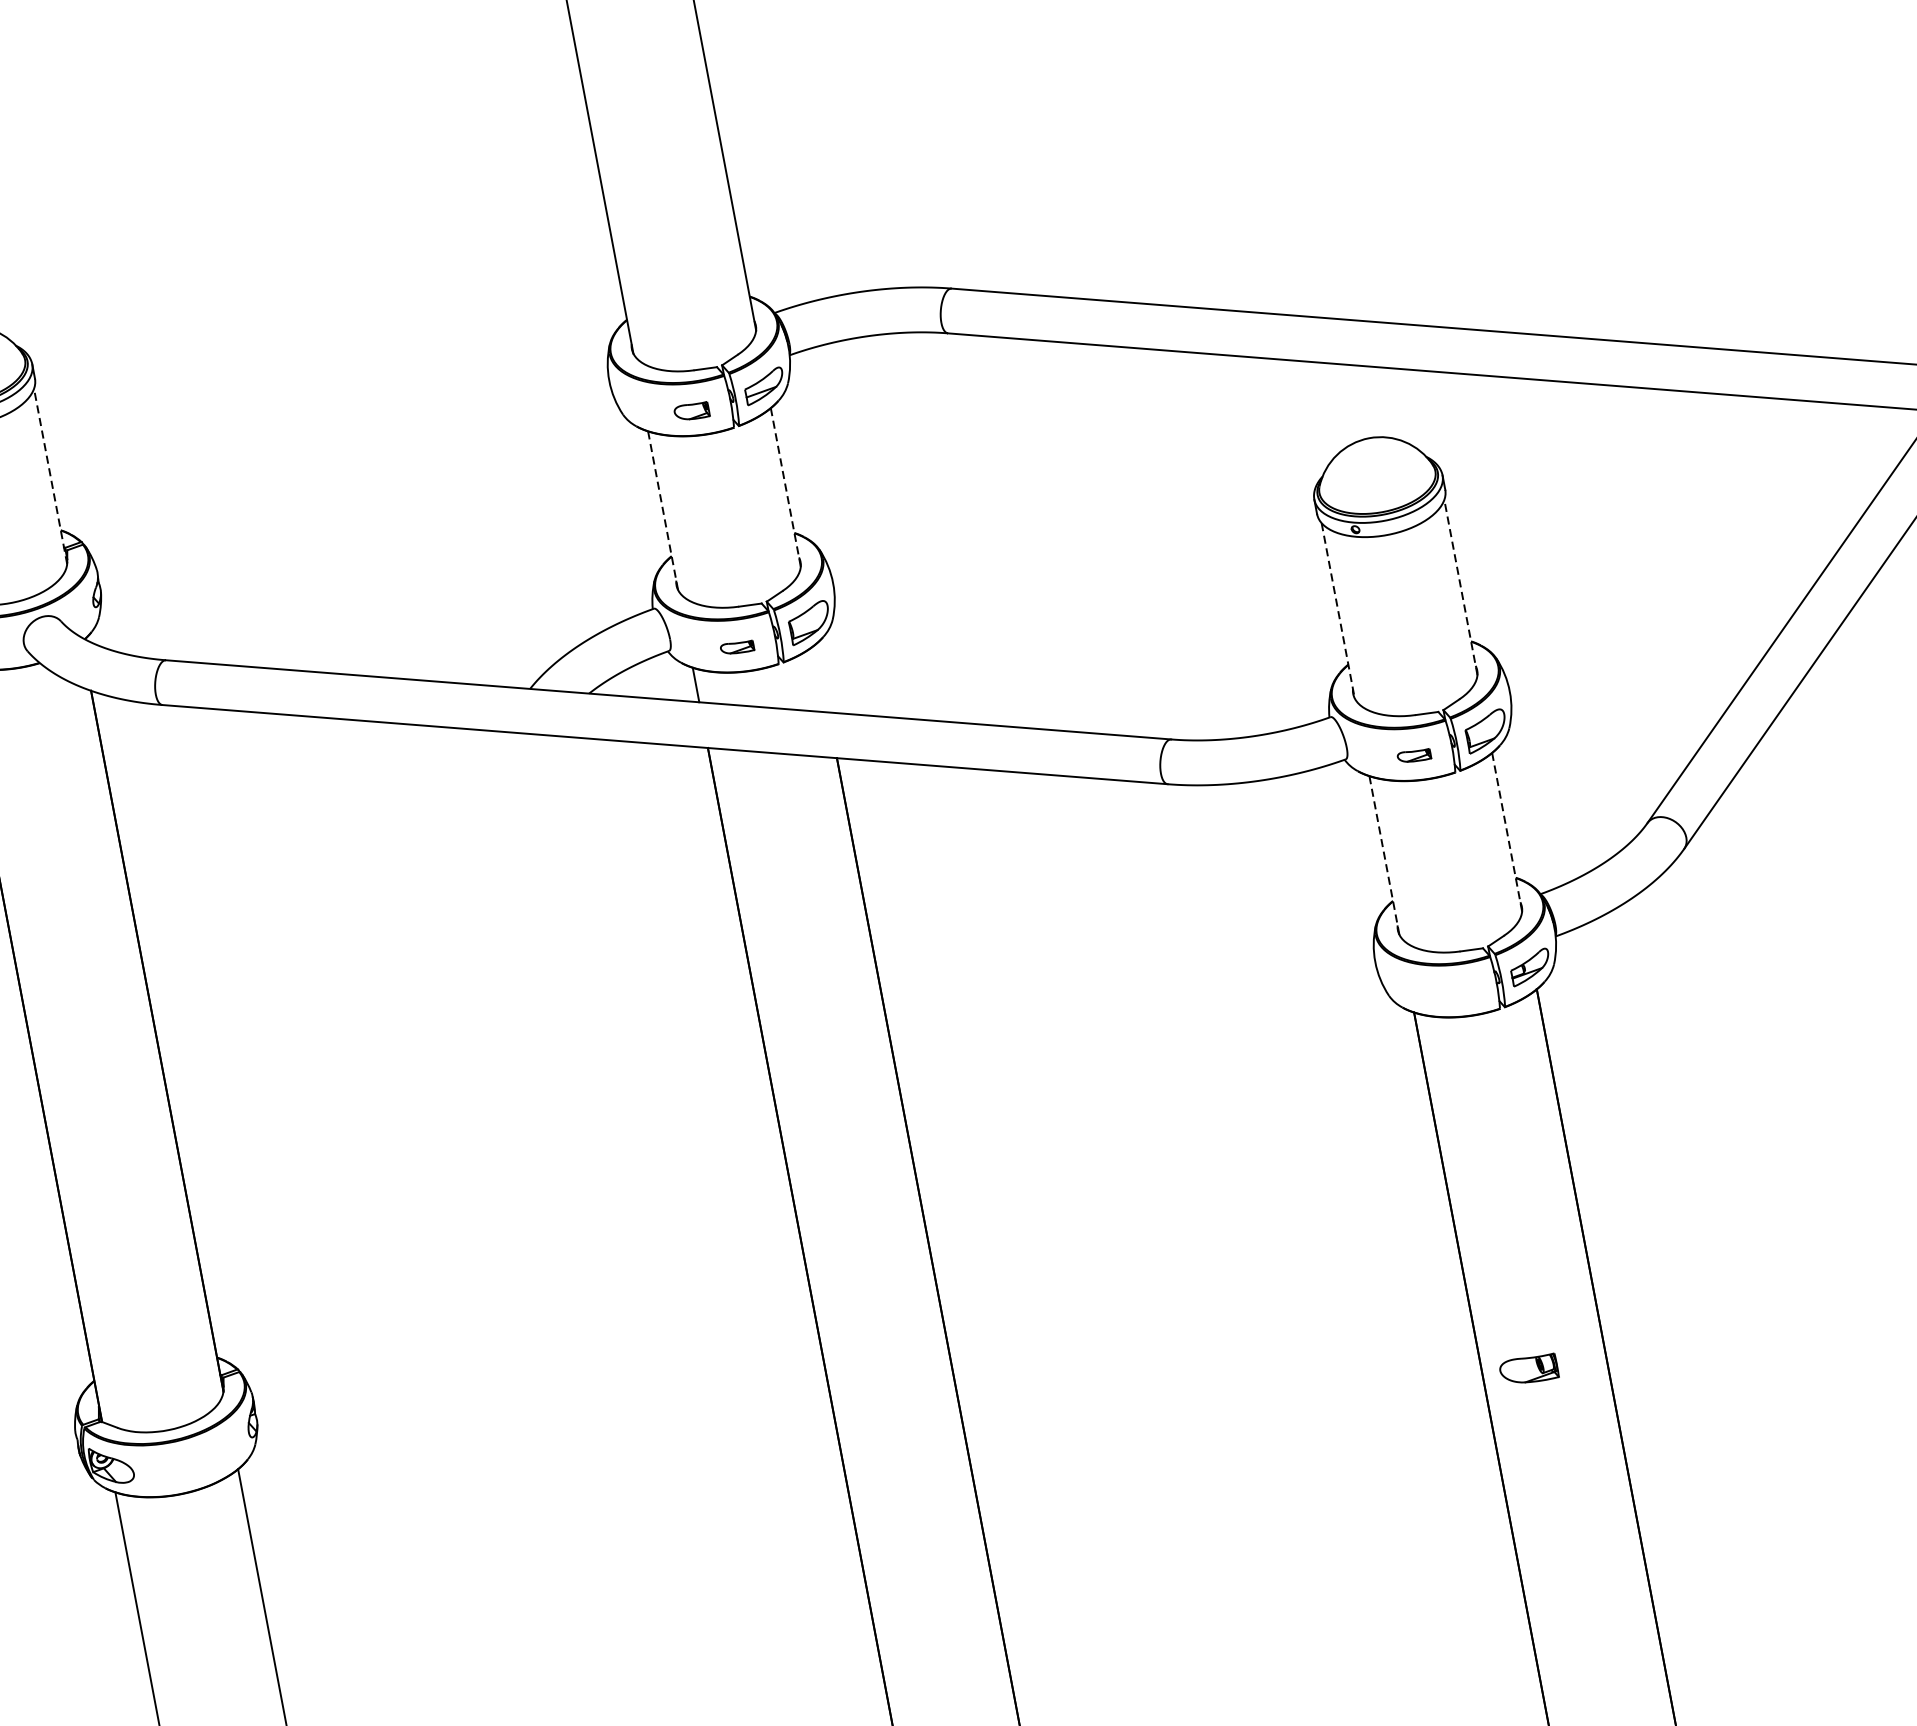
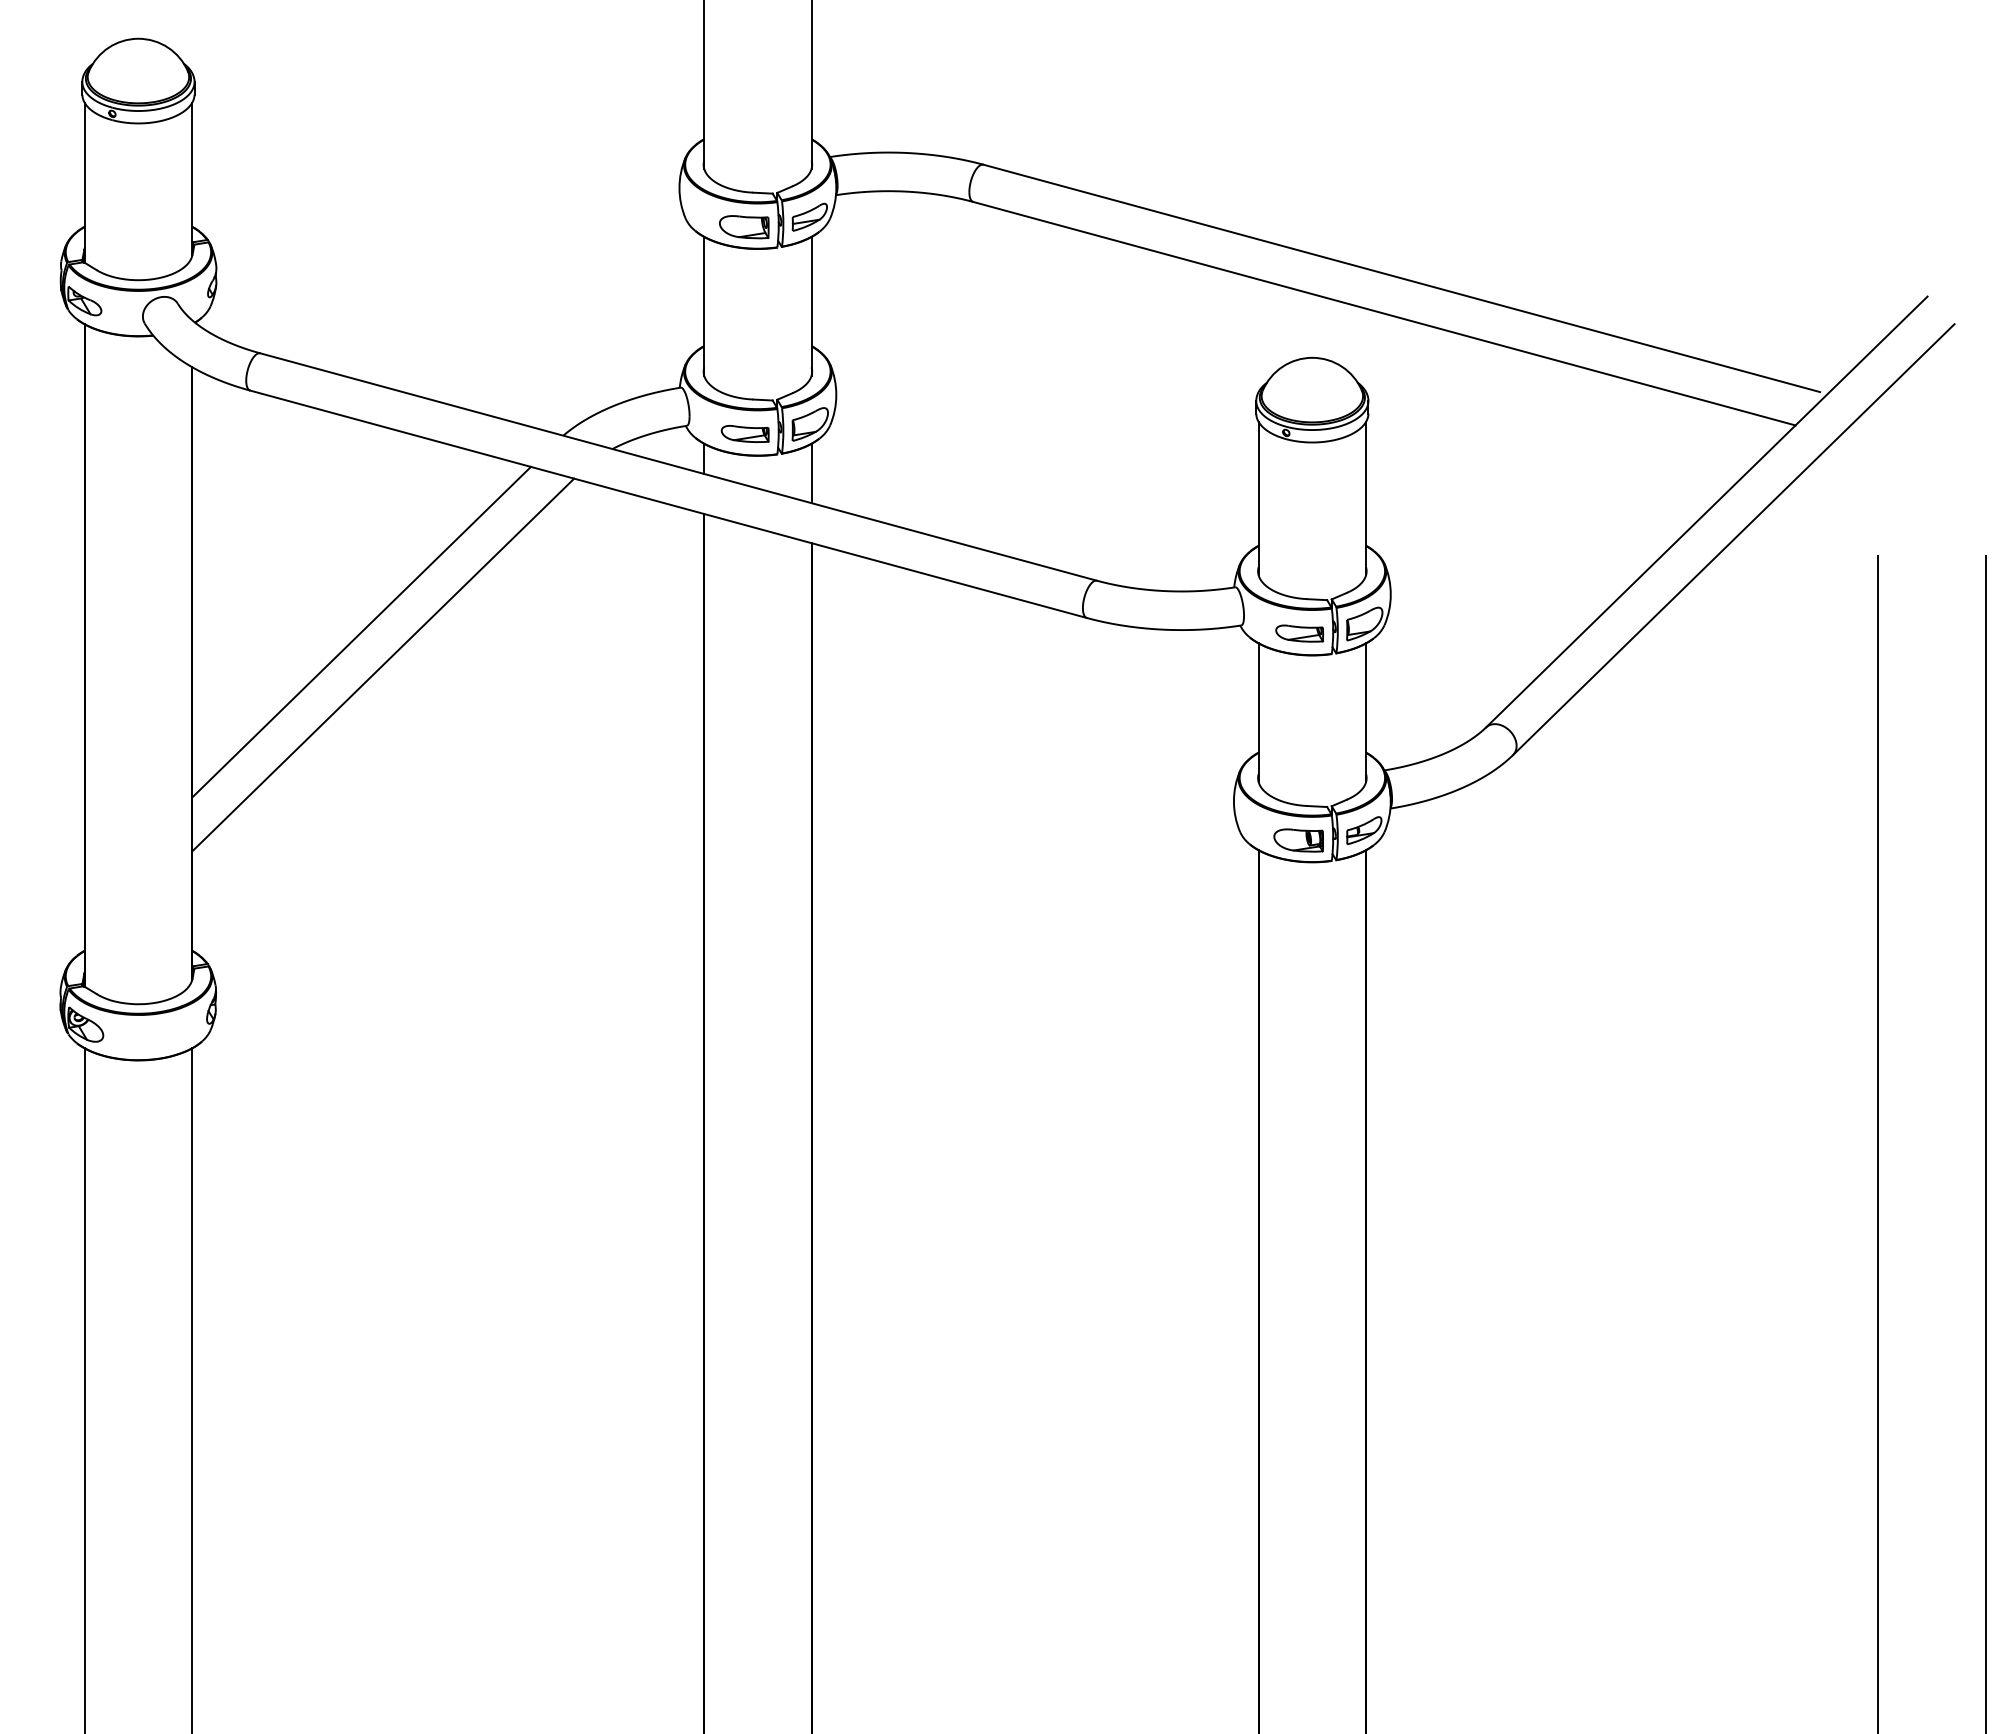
part: (692, 411) -> (744, 227), size x1.67
line: (50, 476) -> (192, 179), dashed -> solid
line: (785, 486) -> (811, 305), dashed -> solid
line: (663, 510) -> (704, 306), dashed -> solid
line: (1461, 587) -> (1366, 498), dashed -> solid
line: (1337, 610) -> (1258, 498), dashed -> solid
part: (736, 647) -> (744, 433), size x1.67
line: (821, 678) -> (811, 473), added
part: (1413, 756) -> (1299, 633), size x1.67
line: (1507, 831) -> (1366, 712), dashed -> solid
line: (1384, 856) -> (1258, 713), dashed -> solid
line: (341, 956) -> (361, 631), added
line: (373, 989) -> (383, 664), added
part: (1528, 1369) -> (1298, 840), moved

